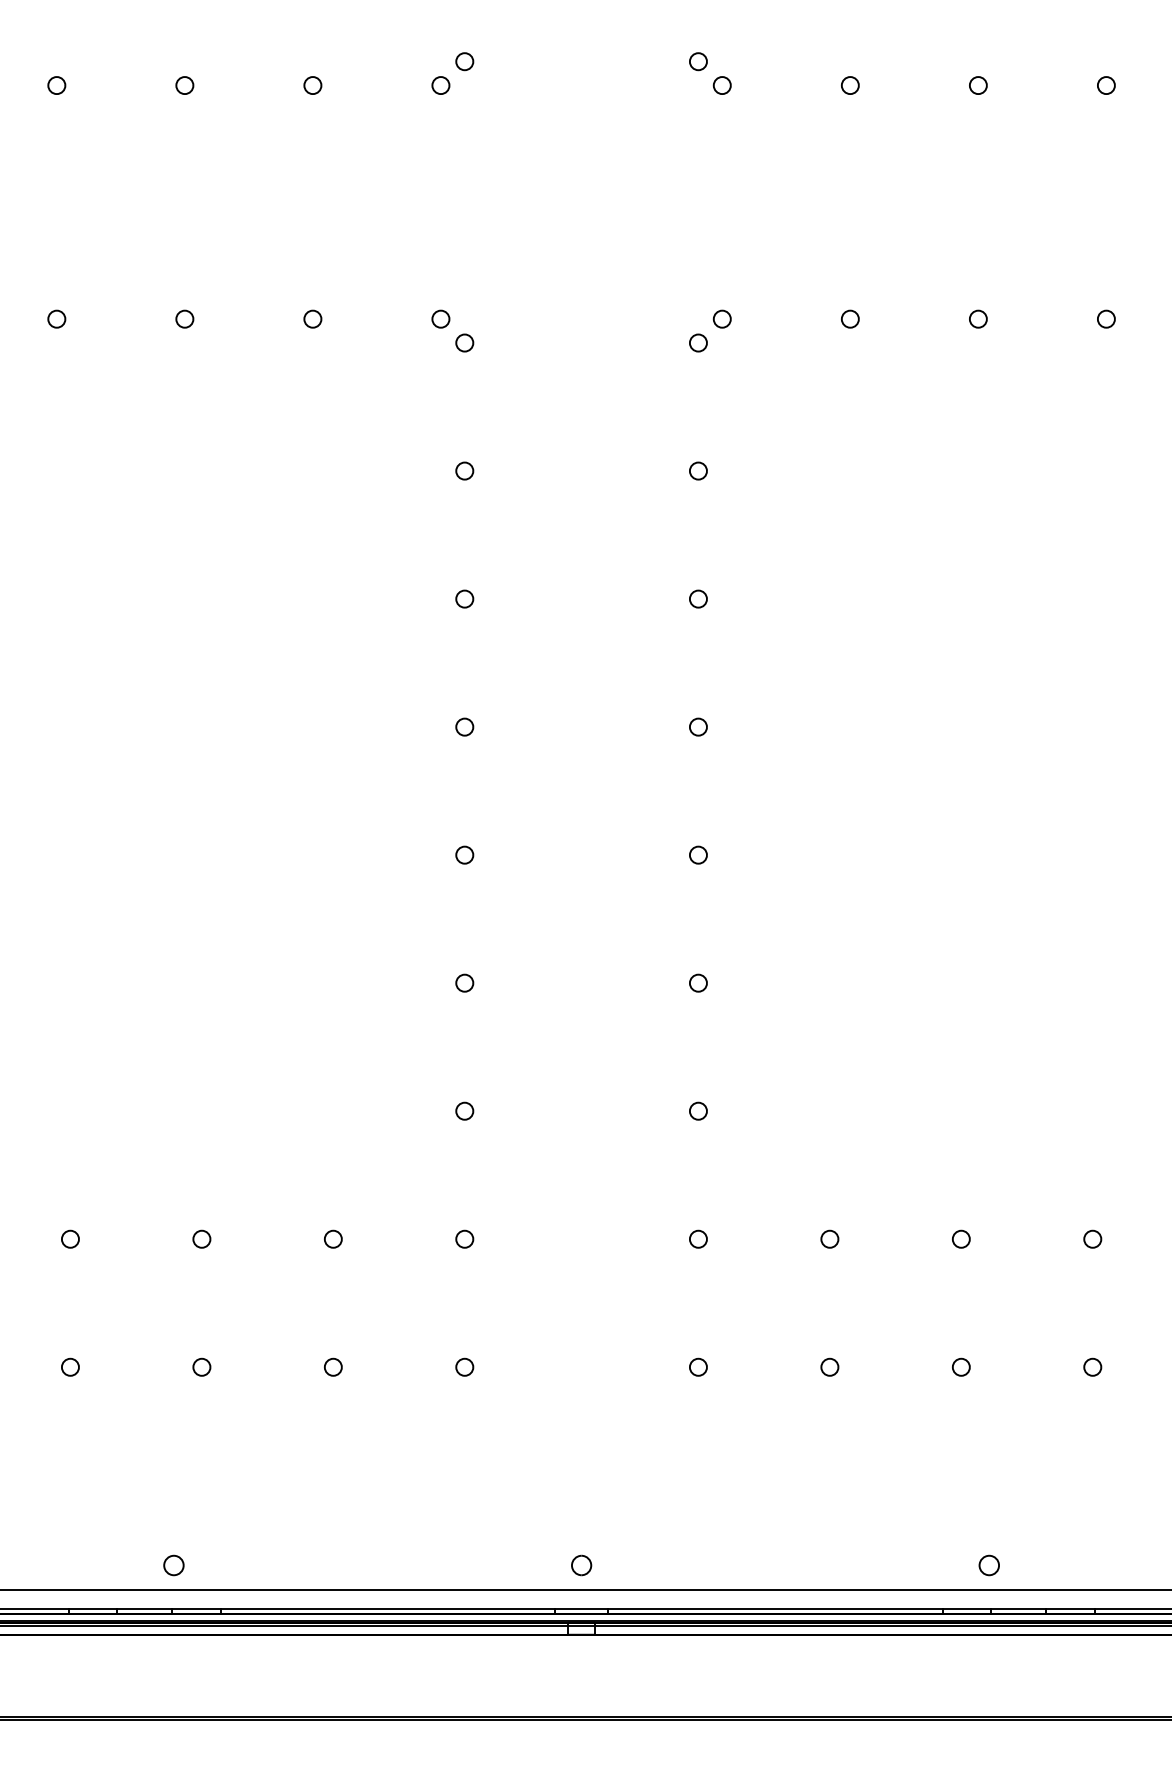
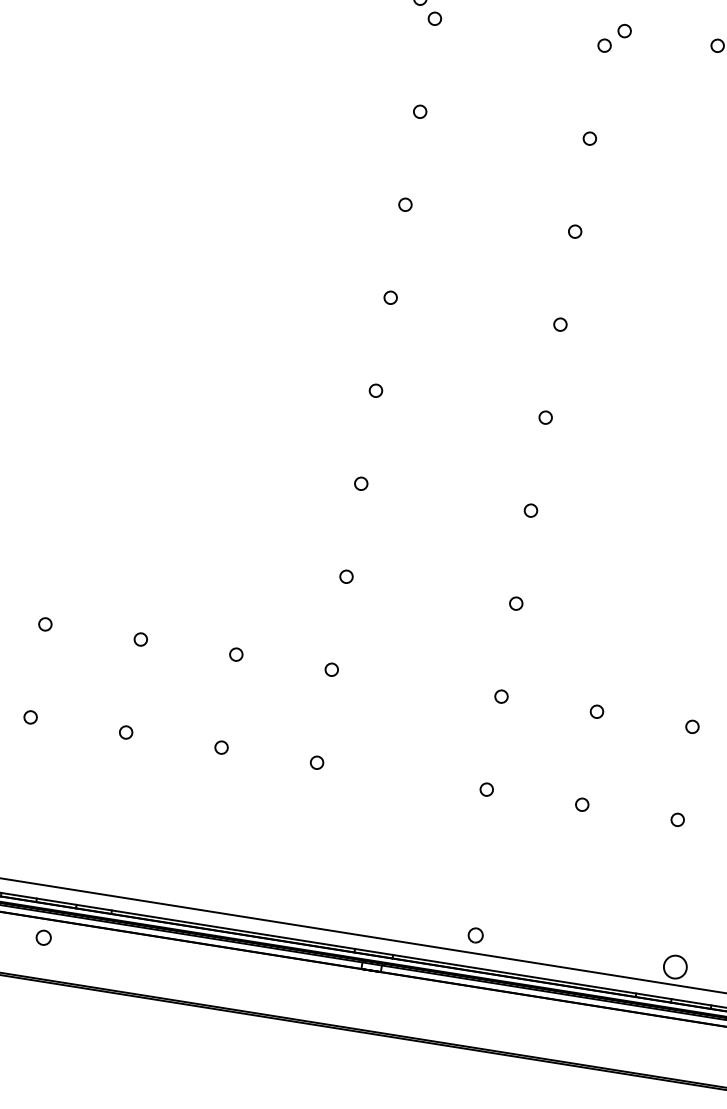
circle: (173, 1565) -> (43, 937), moved
part: (581, 1565) -> (475, 935), moved
circle: (988, 1565) -> (674, 966), size x1.6

